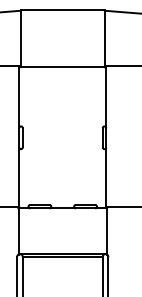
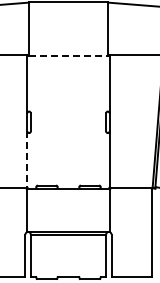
line: (62, 66) -> (68, 55), solid -> dashed
line: (19, 177) -> (27, 159), solid -> dashed

